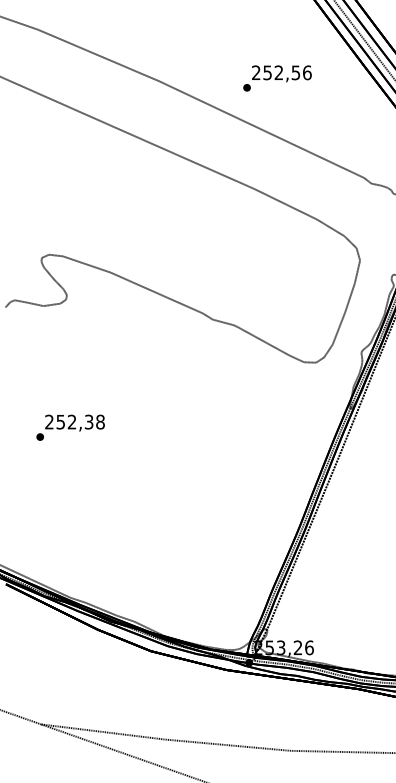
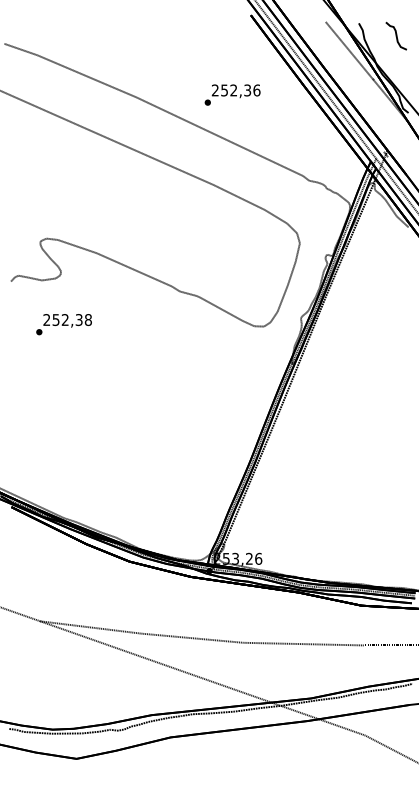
text: (295, 71) -> (247, 89), 252,56 -> 252,36
text: (69, 427) -> (63, 324), moved

